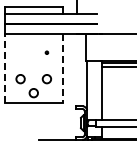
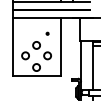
circle: (33, 66) -> (36, 45), added
line: (5, 68) -> (12, 46), dashed -> solid
line: (62, 68) -> (60, 46), dashed -> solid

